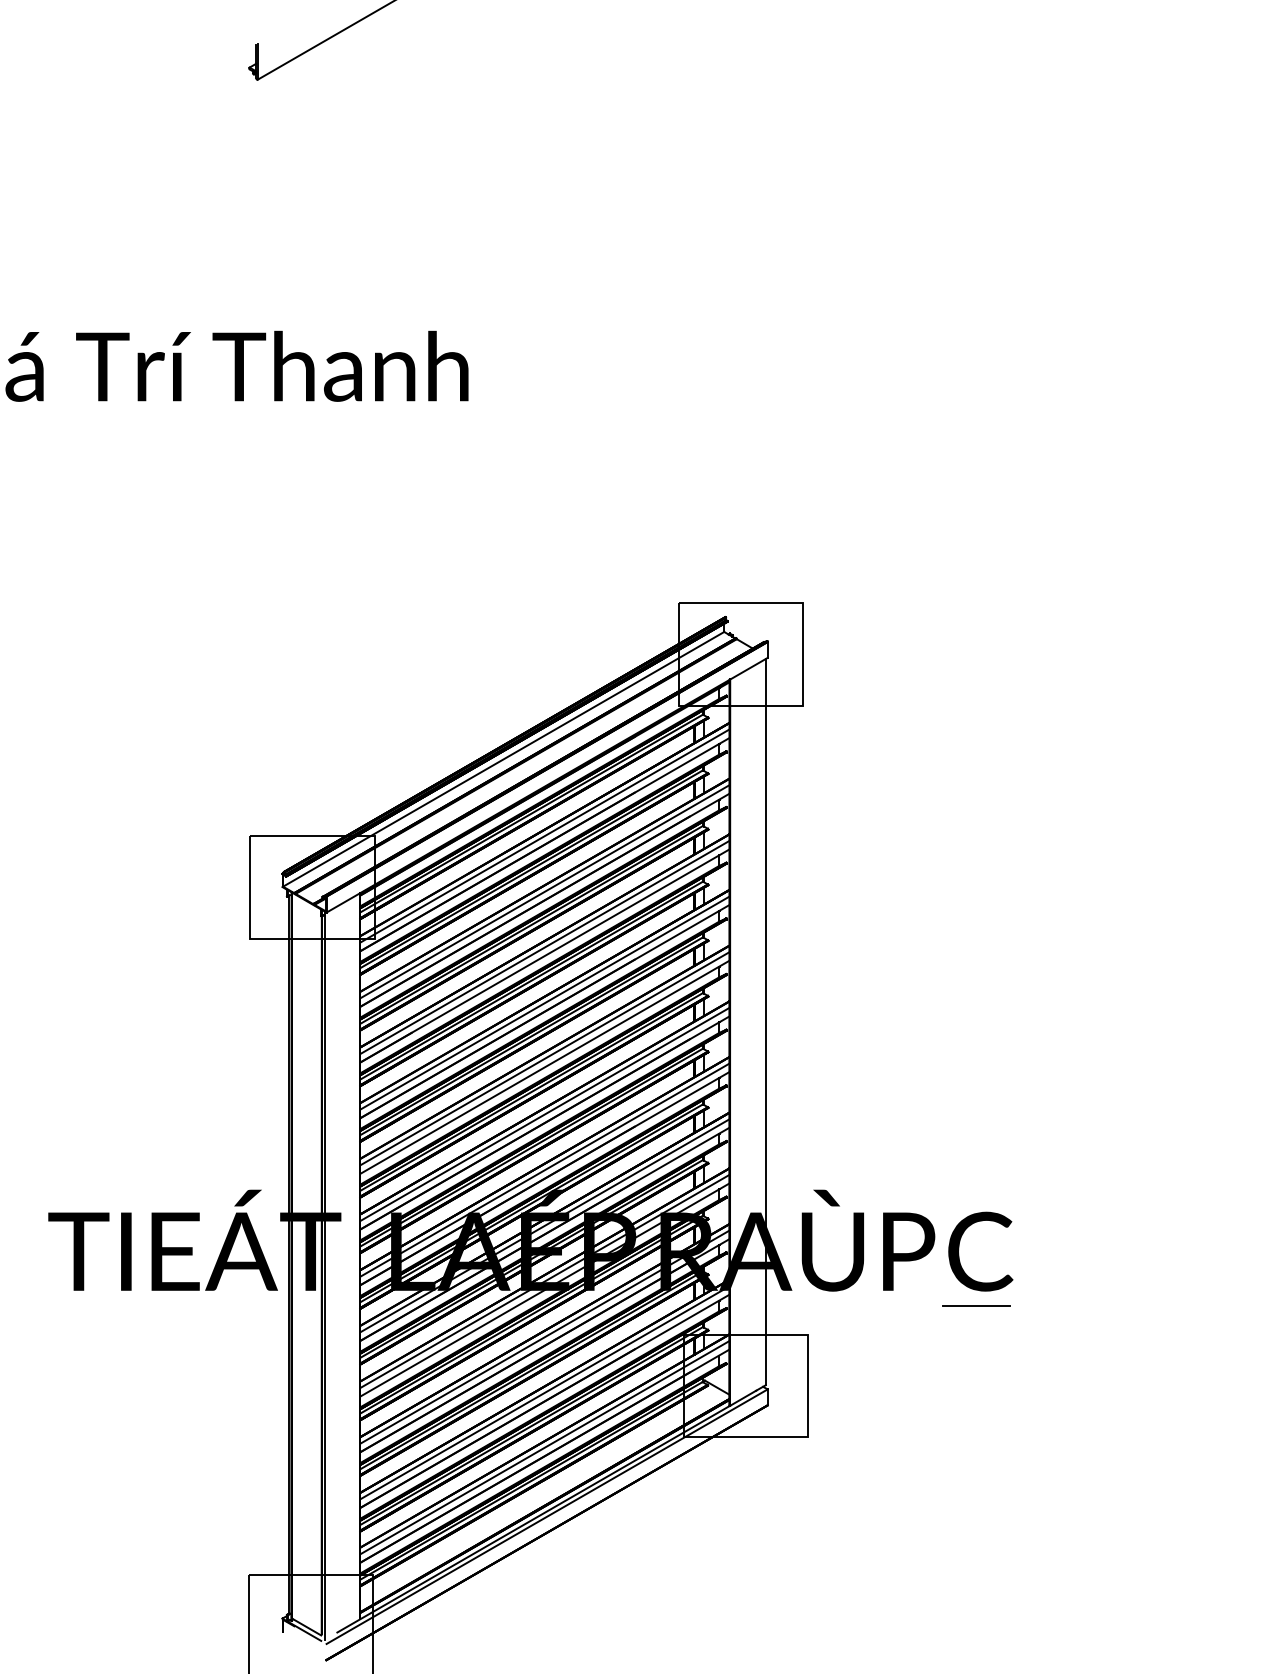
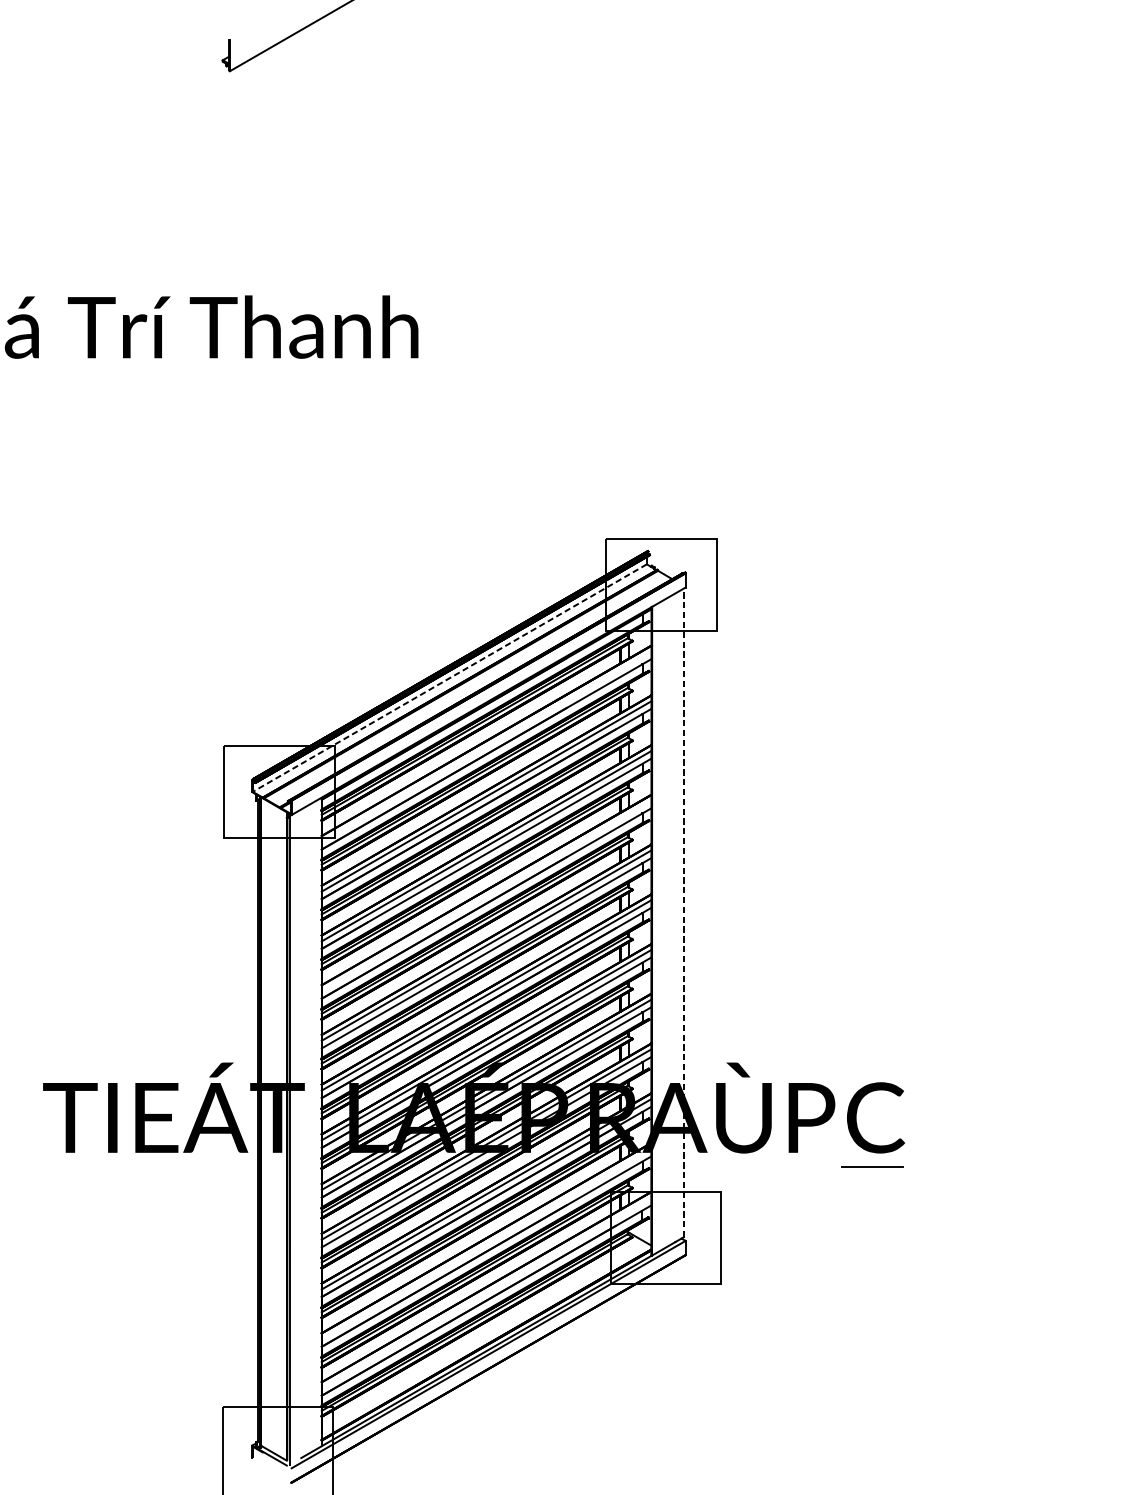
line: (503, 759) -> (449, 678), solid -> dashed
line: (544, 835) -> (486, 746), removed
line: (544, 1002) -> (486, 895), removed
line: (765, 1021) -> (683, 912), solid -> dashed
line: (544, 1392) -> (486, 1243), removed
line: (544, 1447) -> (486, 1292), removed

